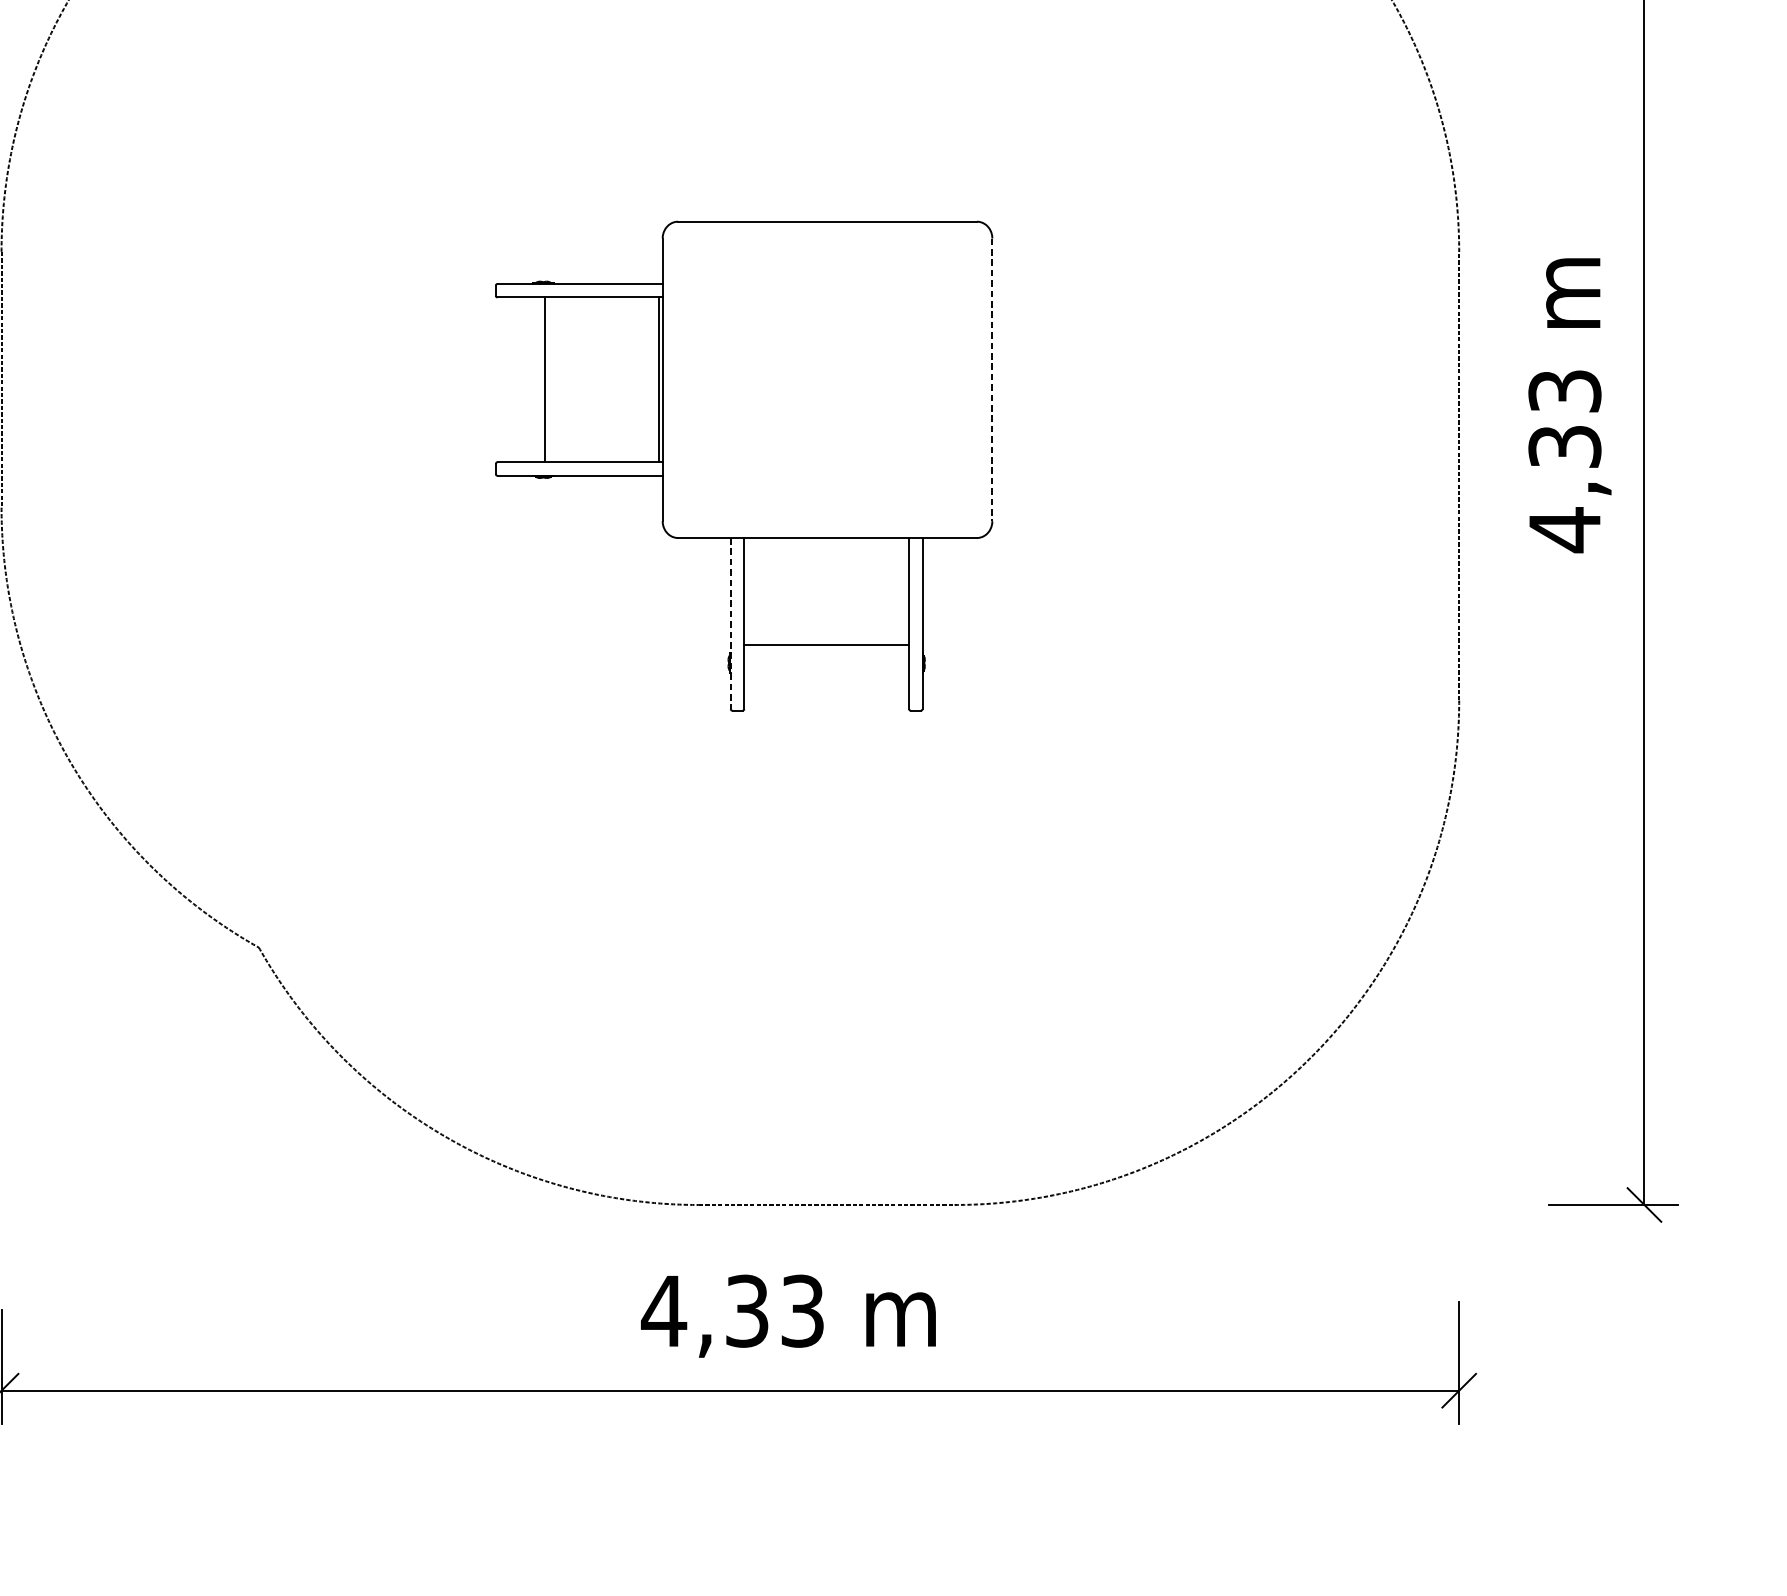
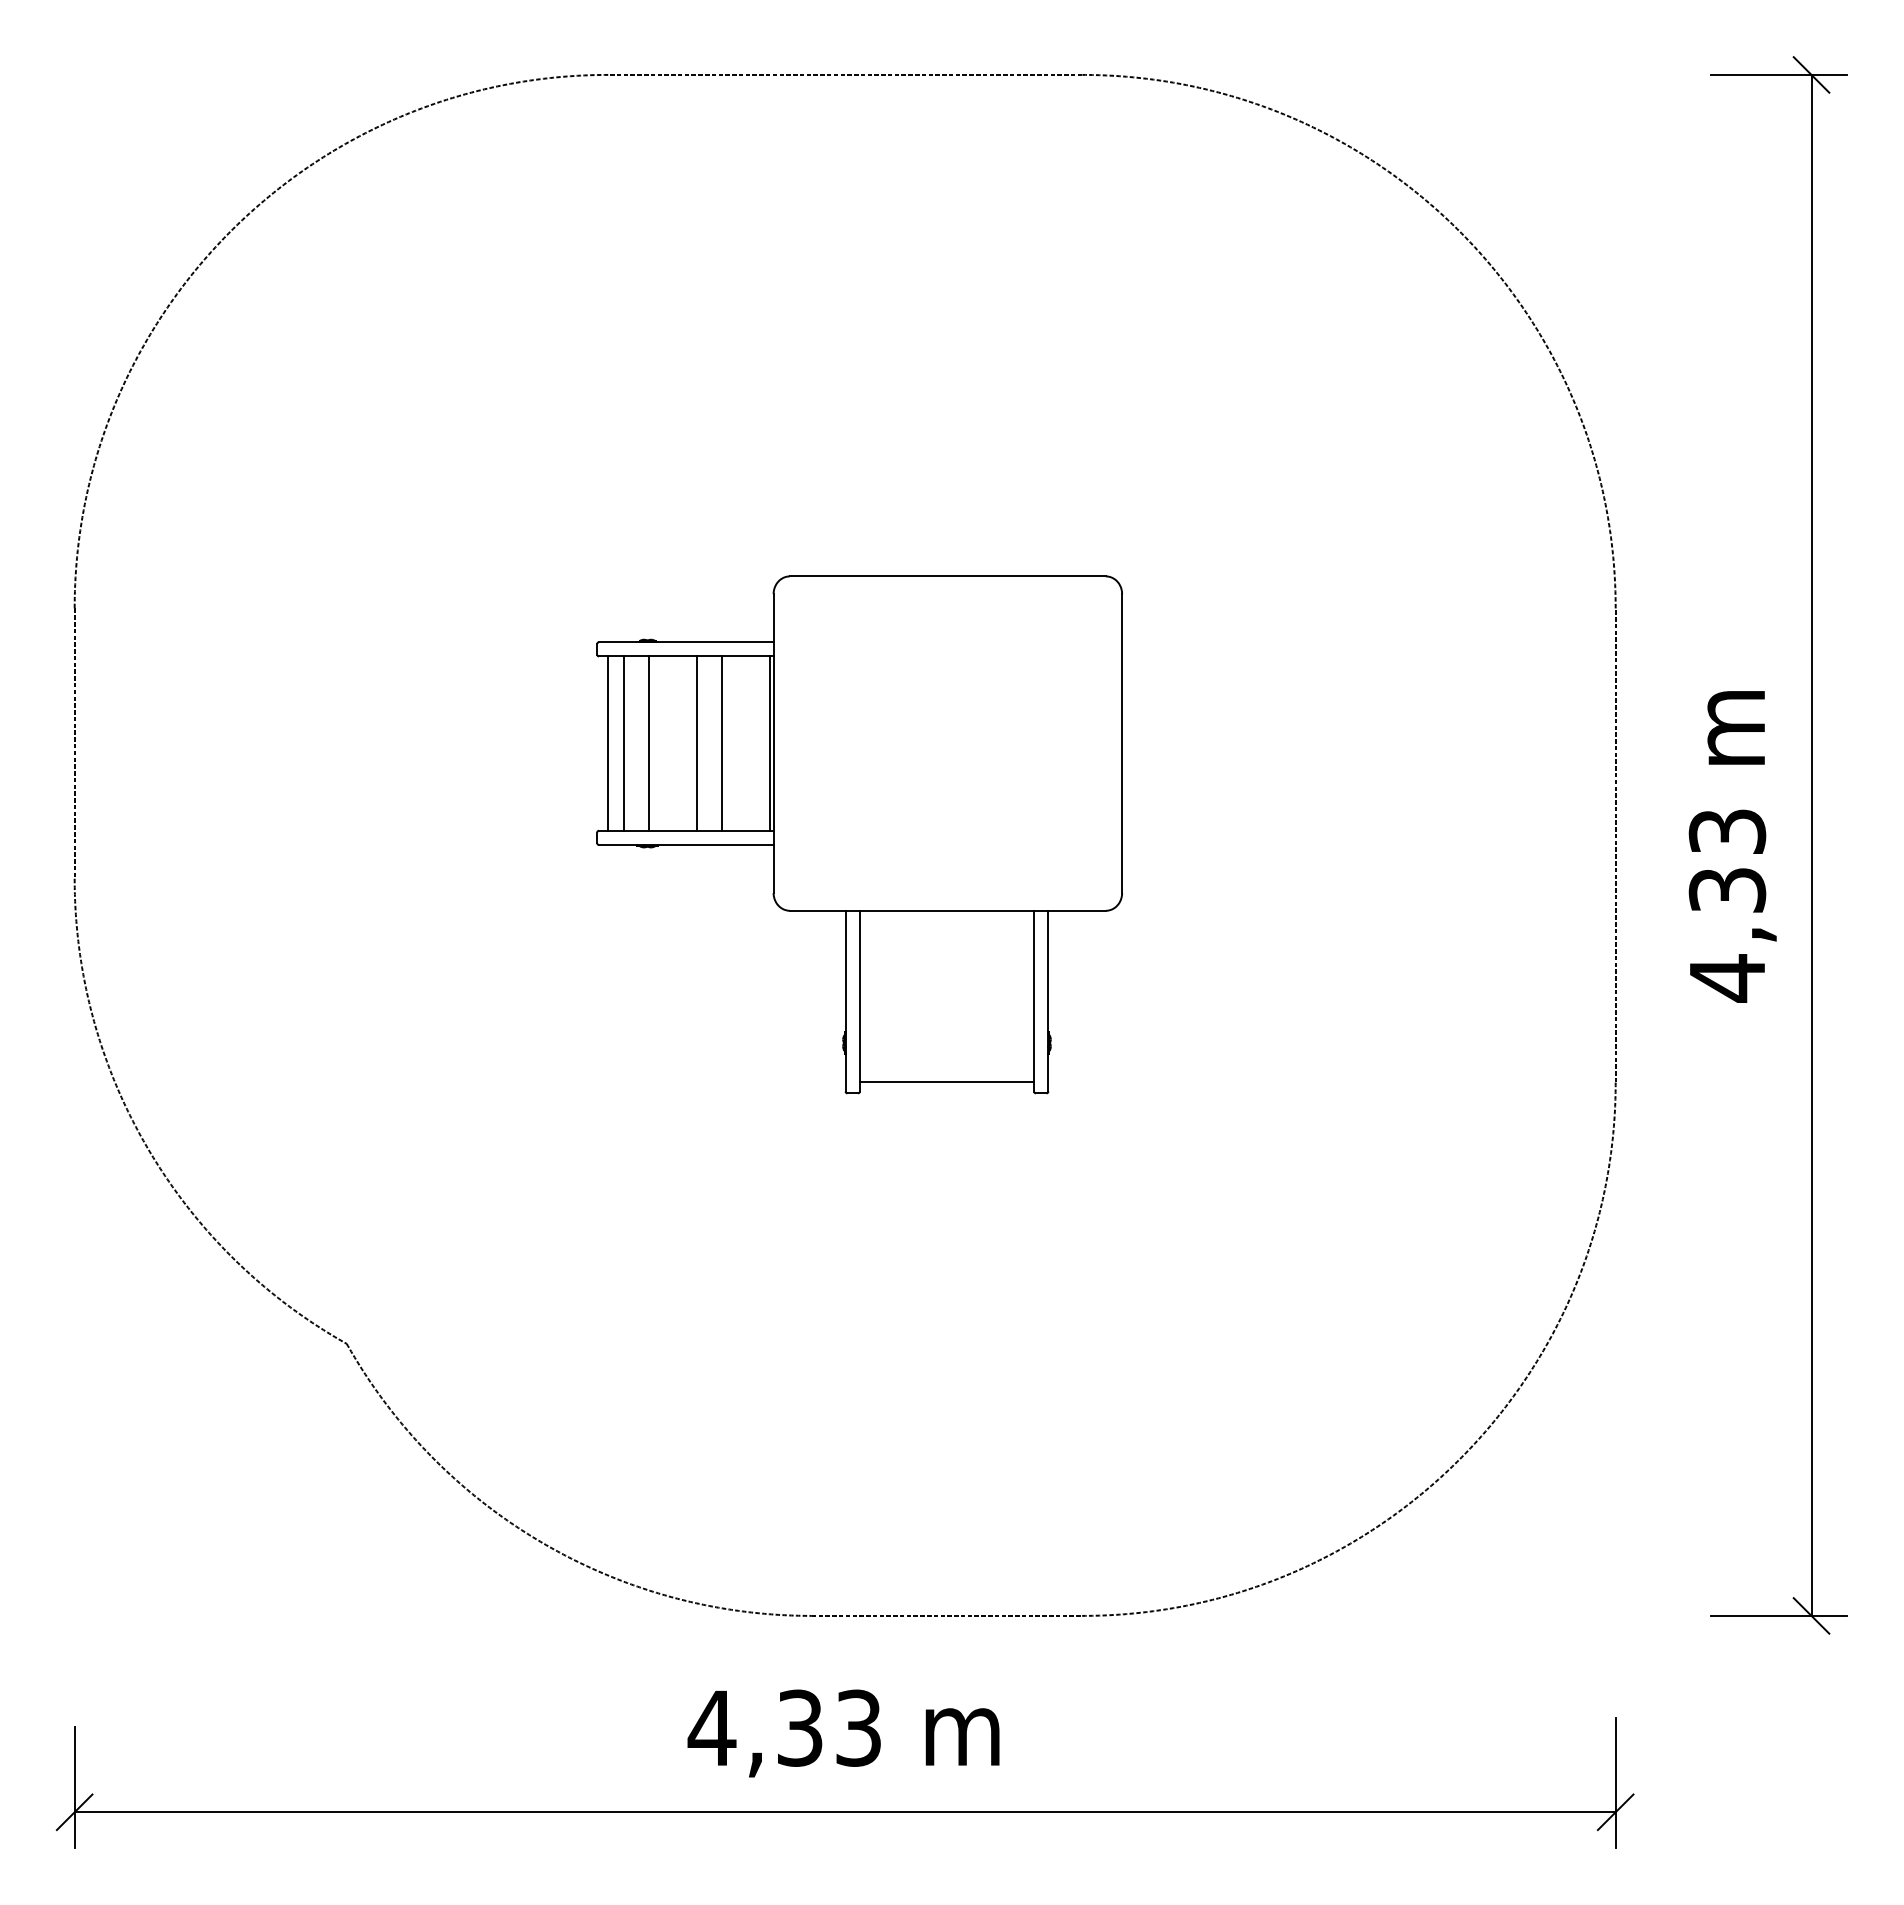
line: (506, 379) -> (608, 743), added
line: (520, 379) -> (623, 743), added
line: (589, 379) -> (696, 743), added
line: (613, 379) -> (721, 743), added
line: (992, 380) -> (1122, 744), dashed -> solid
text: (1569, 405) -> (1732, 846), moved
line: (730, 623) -> (845, 1001), dashed -> solid
line: (826, 645) -> (946, 1082), moved
text: (788, 1316) -> (843, 1733), moved

